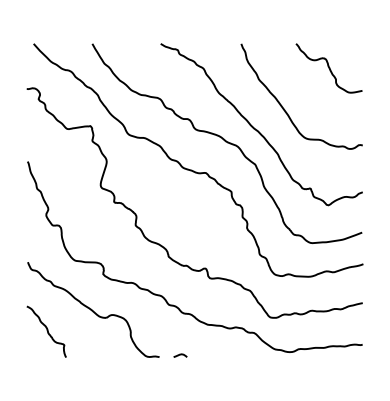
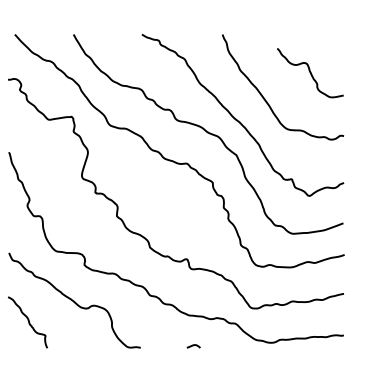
curve: (328, 68) -> (309, 73), moved
curve: (180, 355) -> (193, 346), moved

